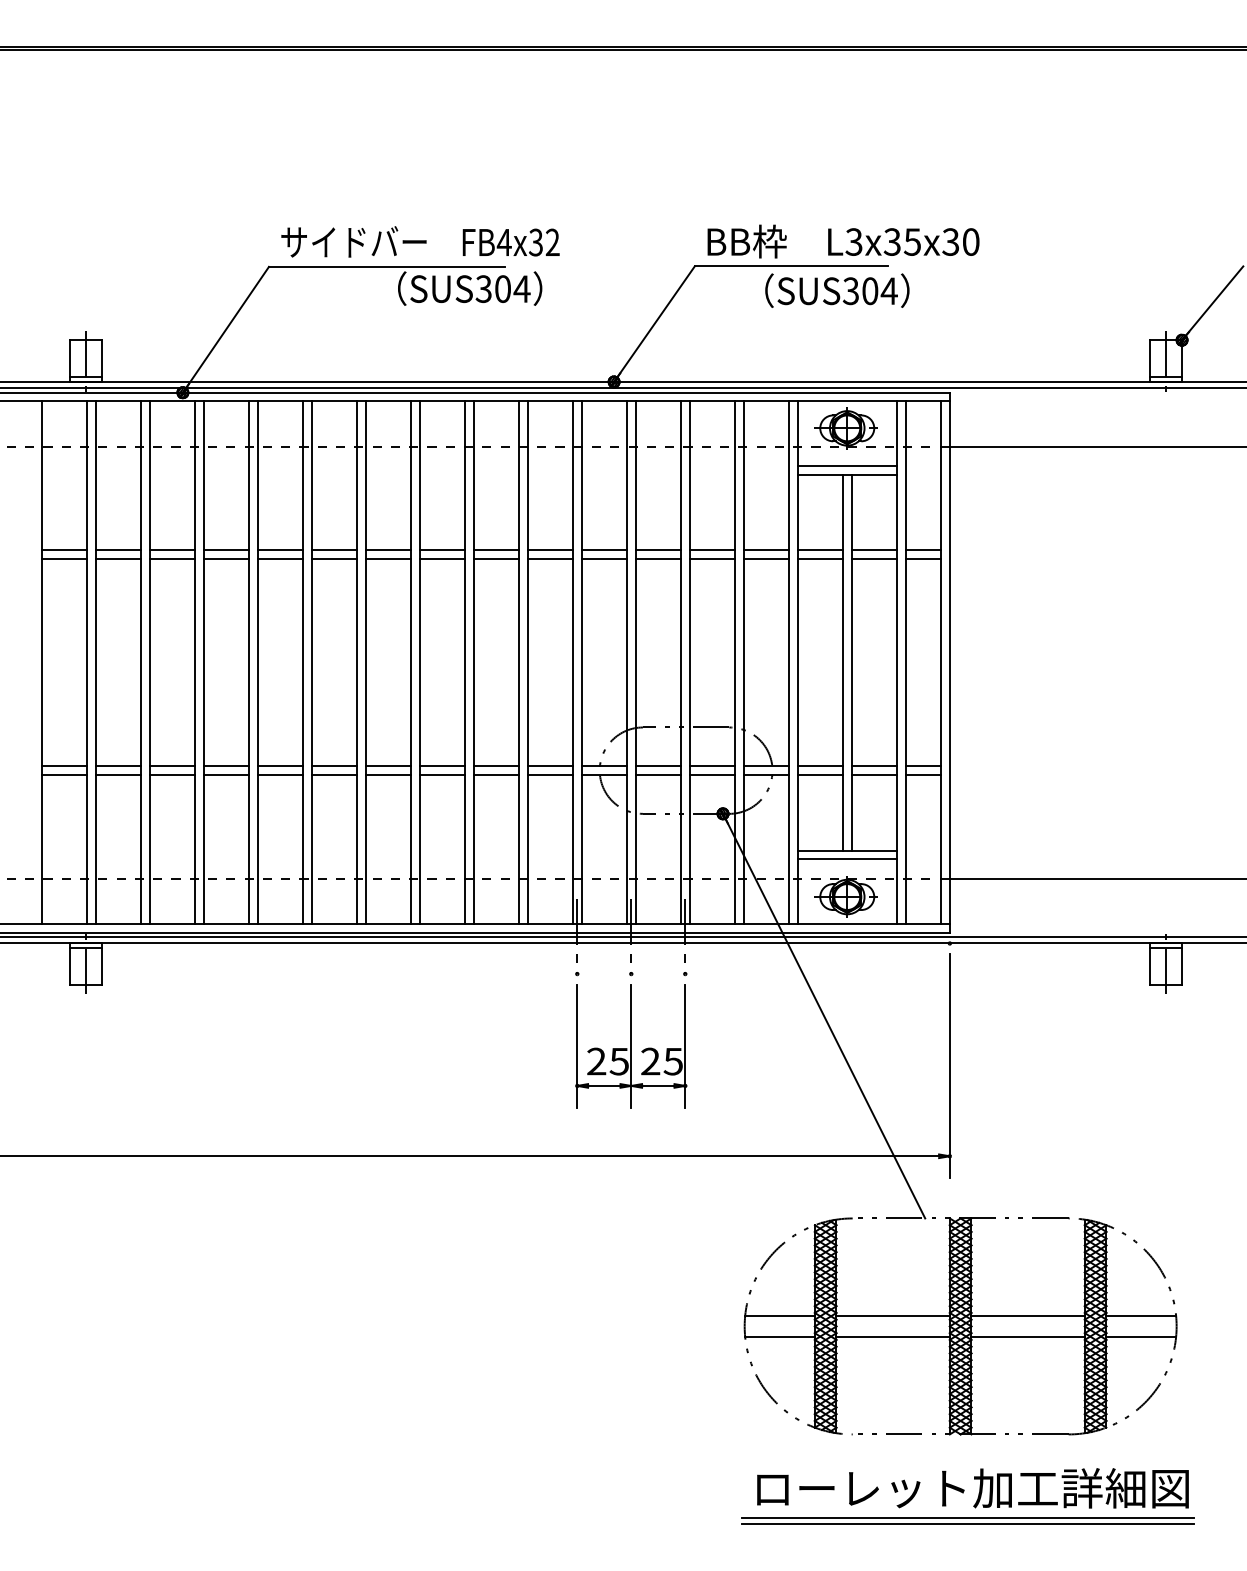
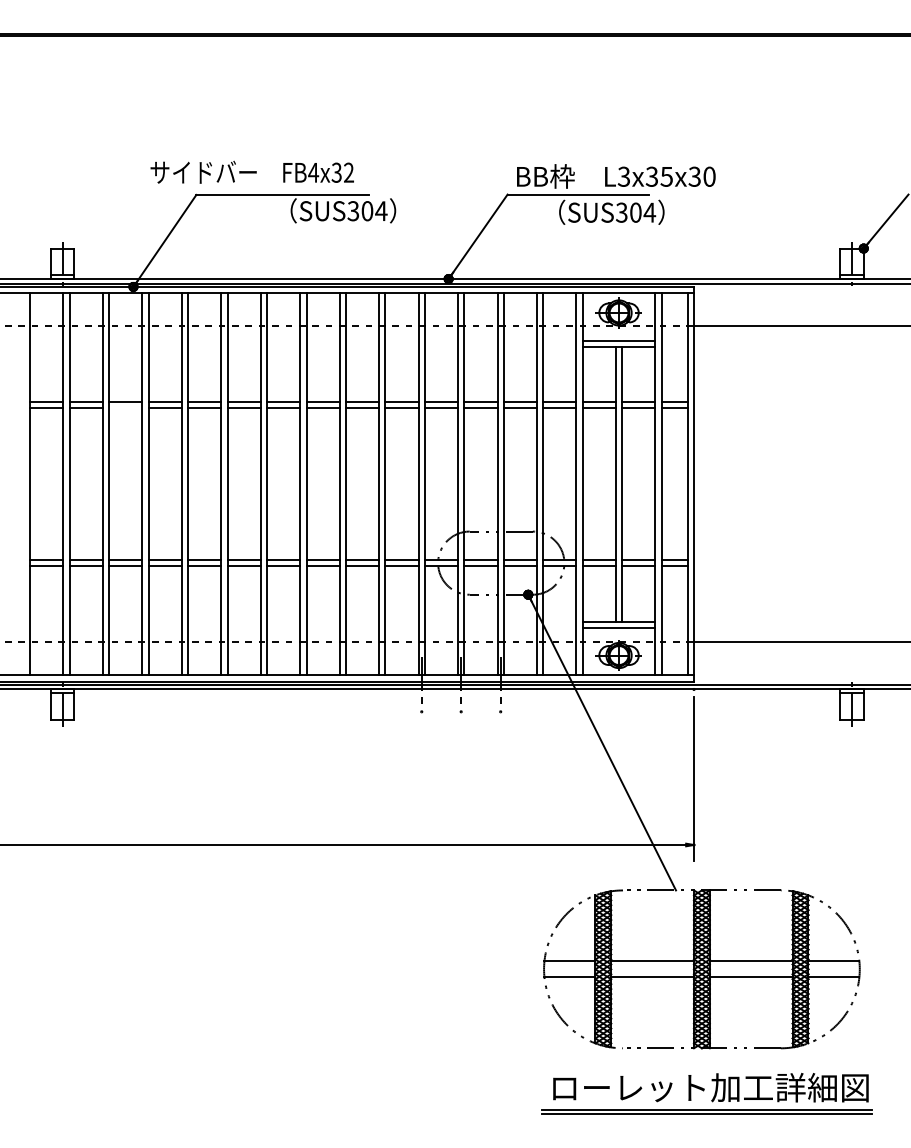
text: (420, 241) -> (252, 172), moved
line: (172, 559) -> (125, 408), removed
part: (631, 1046) -> (461, 764), removed

